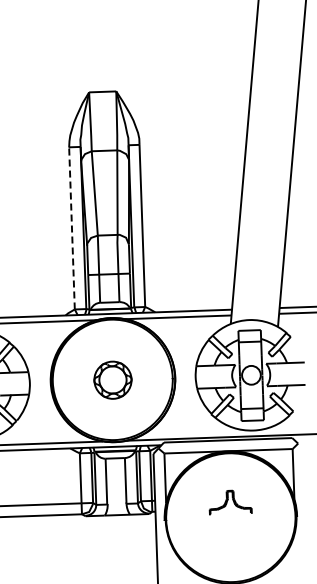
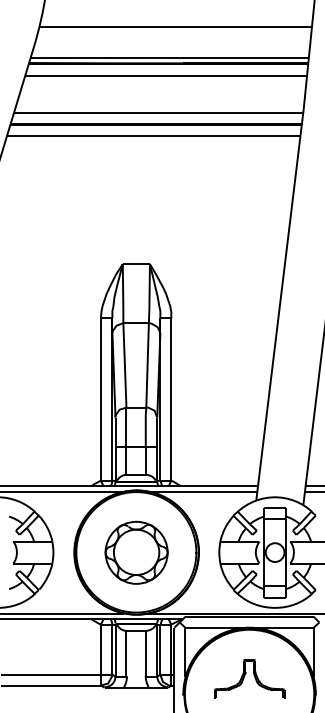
line: (71, 228) -> (100, 399), dashed -> solid
part: (112, 380) -> (136, 552), size x1.67
part: (230, 502) -> (249, 678), size x1.67

